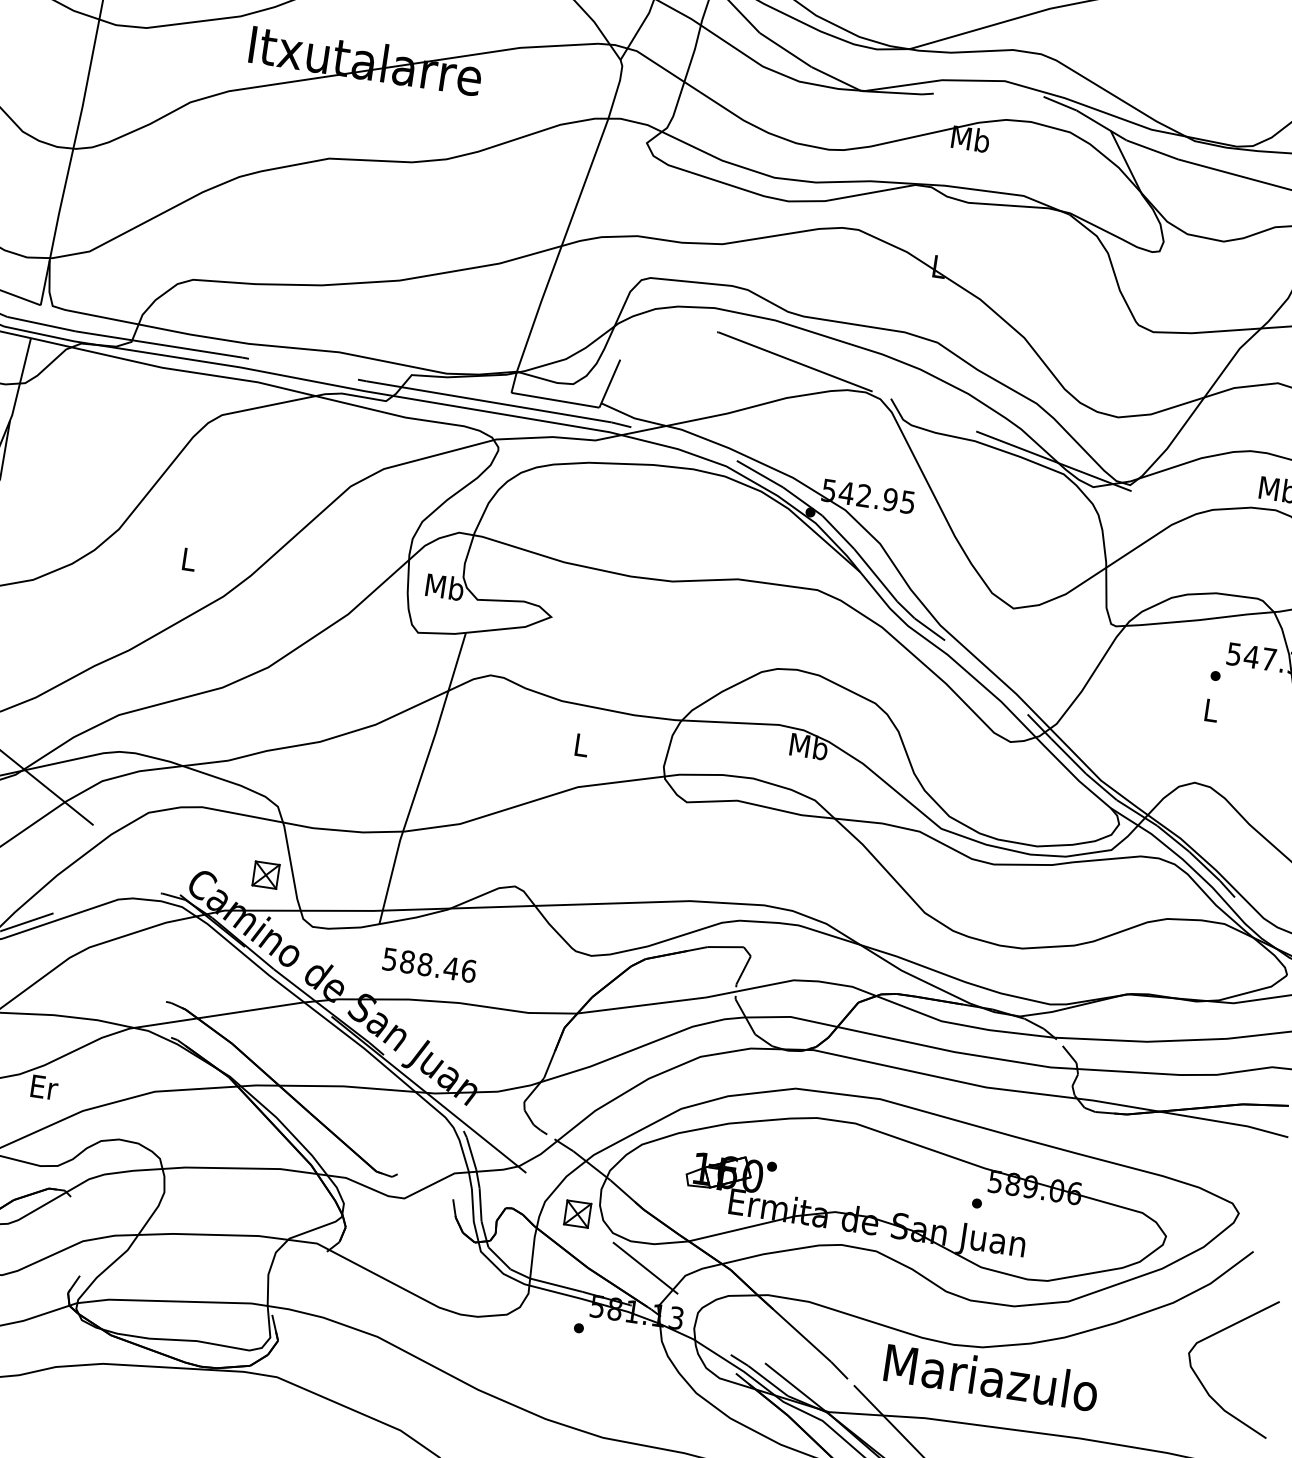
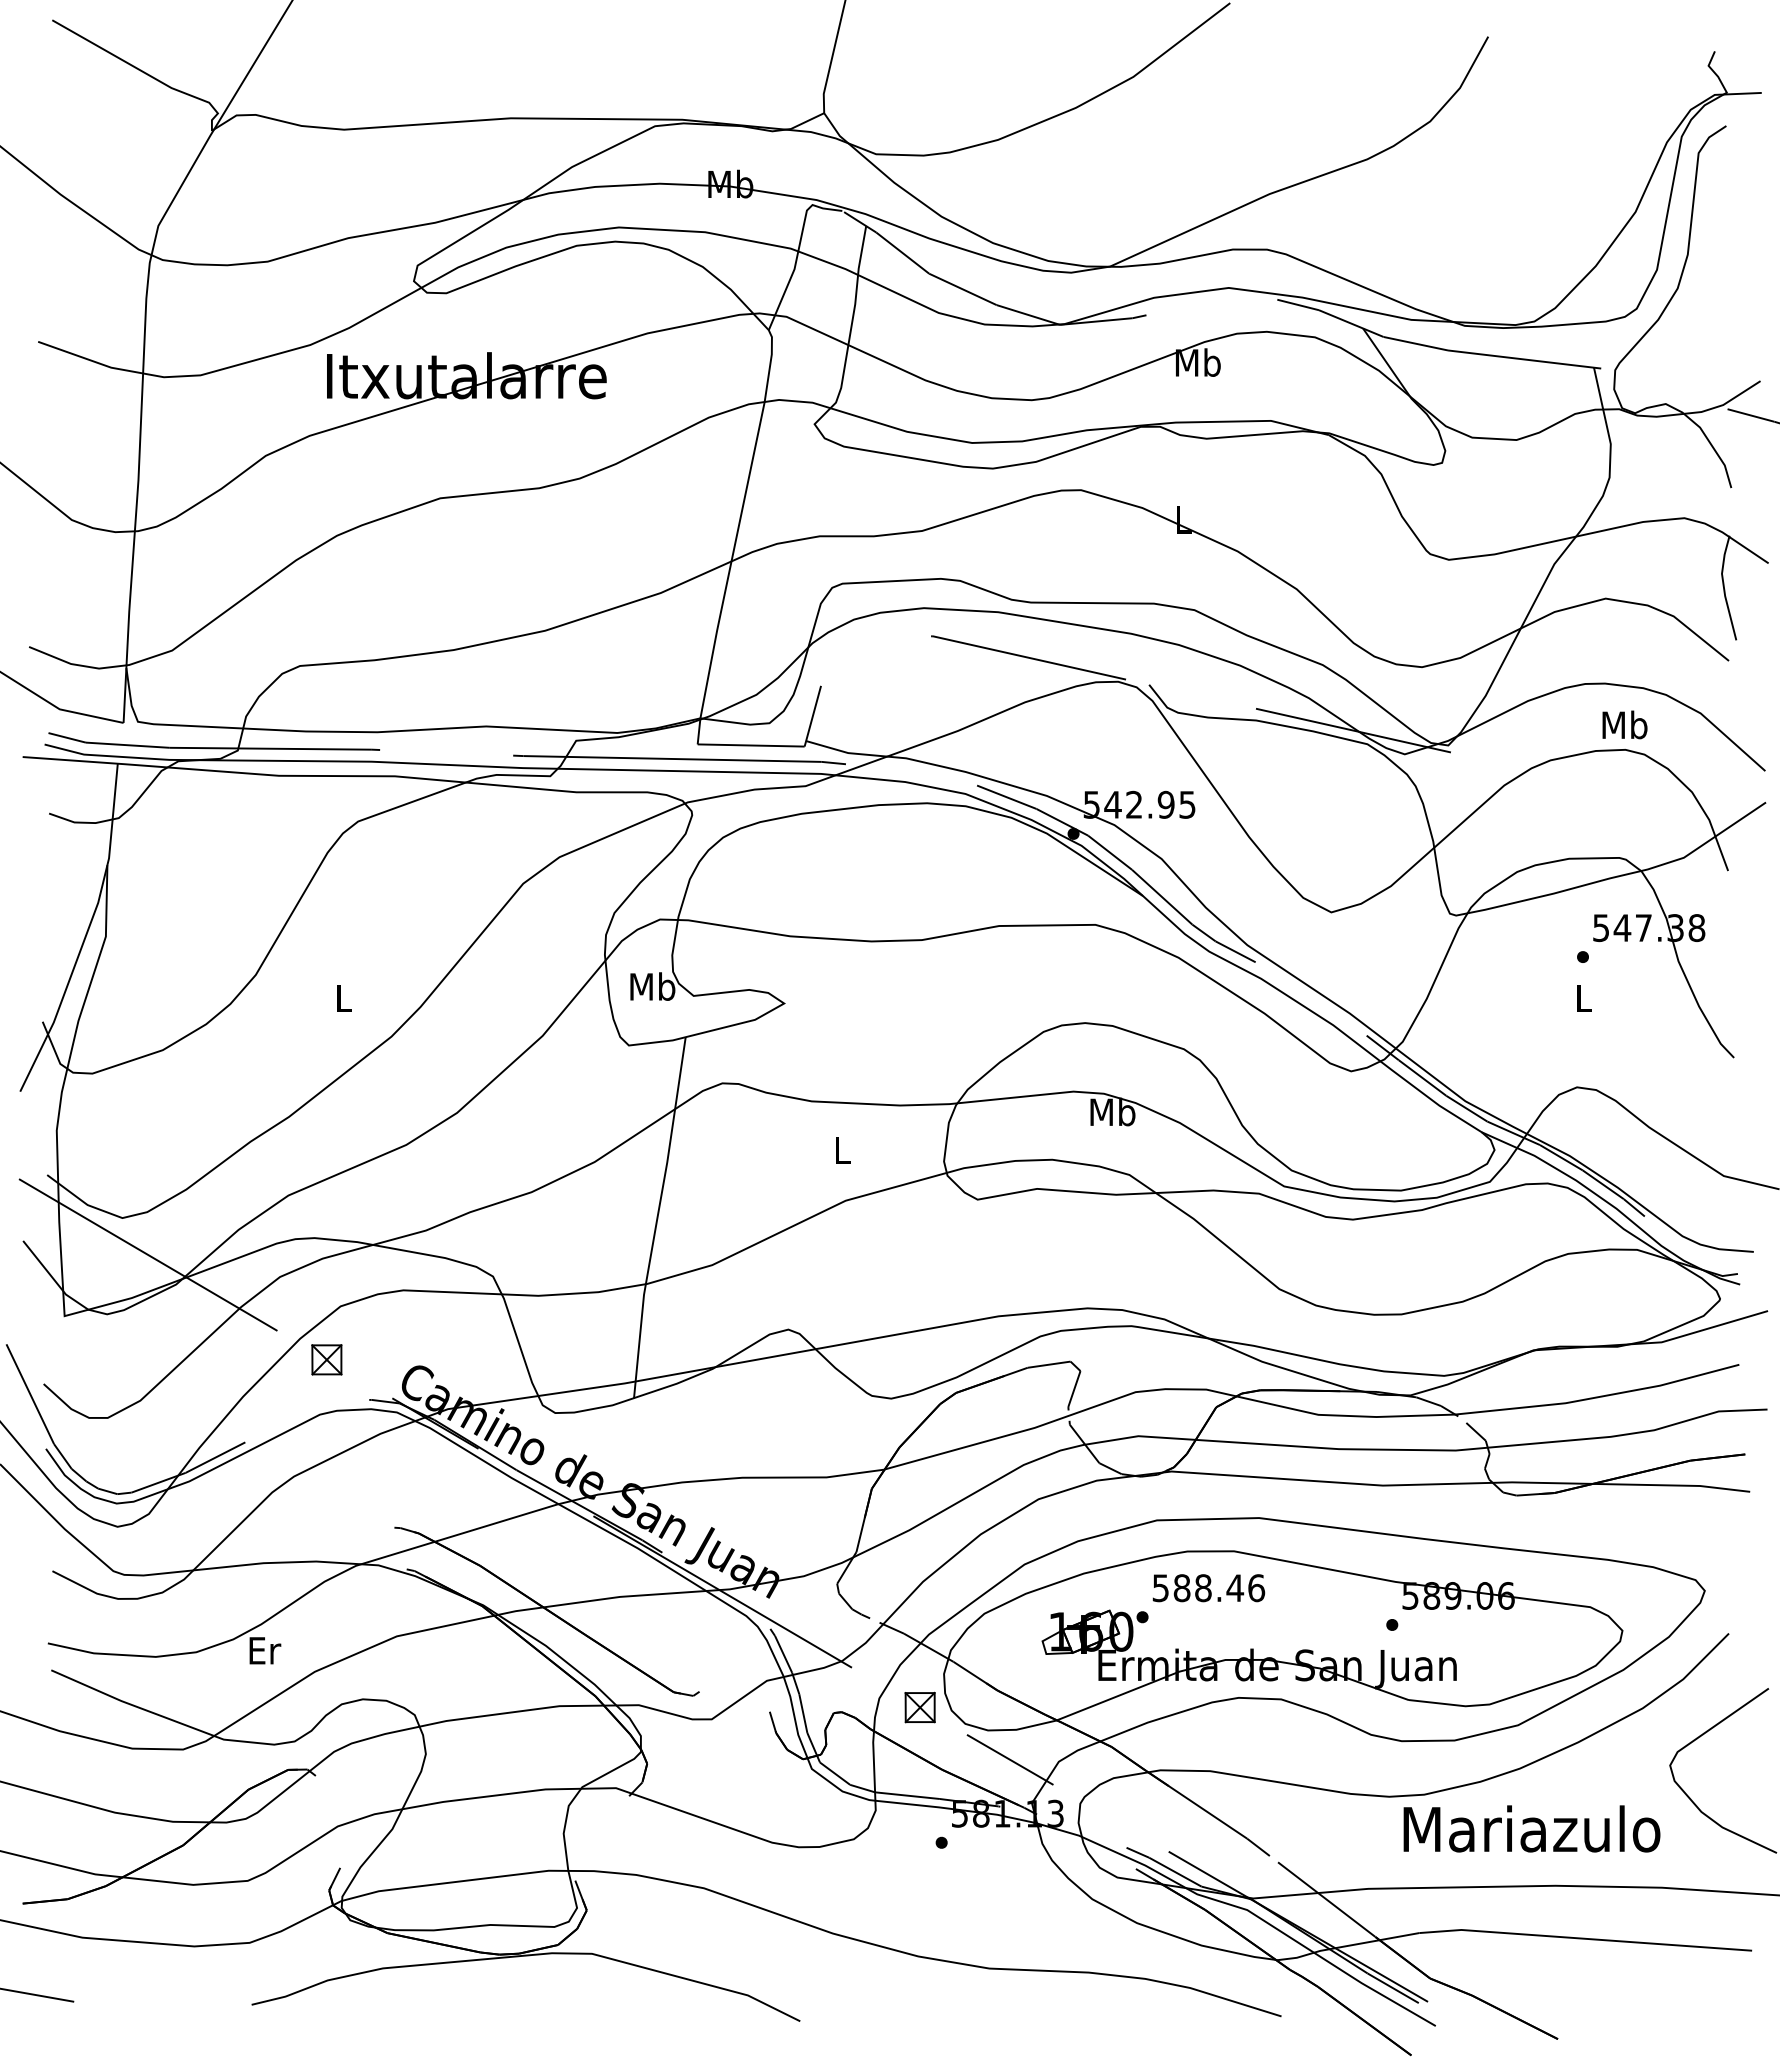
part: (265, 874) -> (326, 1359), moved
text: (429, 965) -> (1208, 1588), moved
text: (991, 1377) -> (1531, 1828), moved

